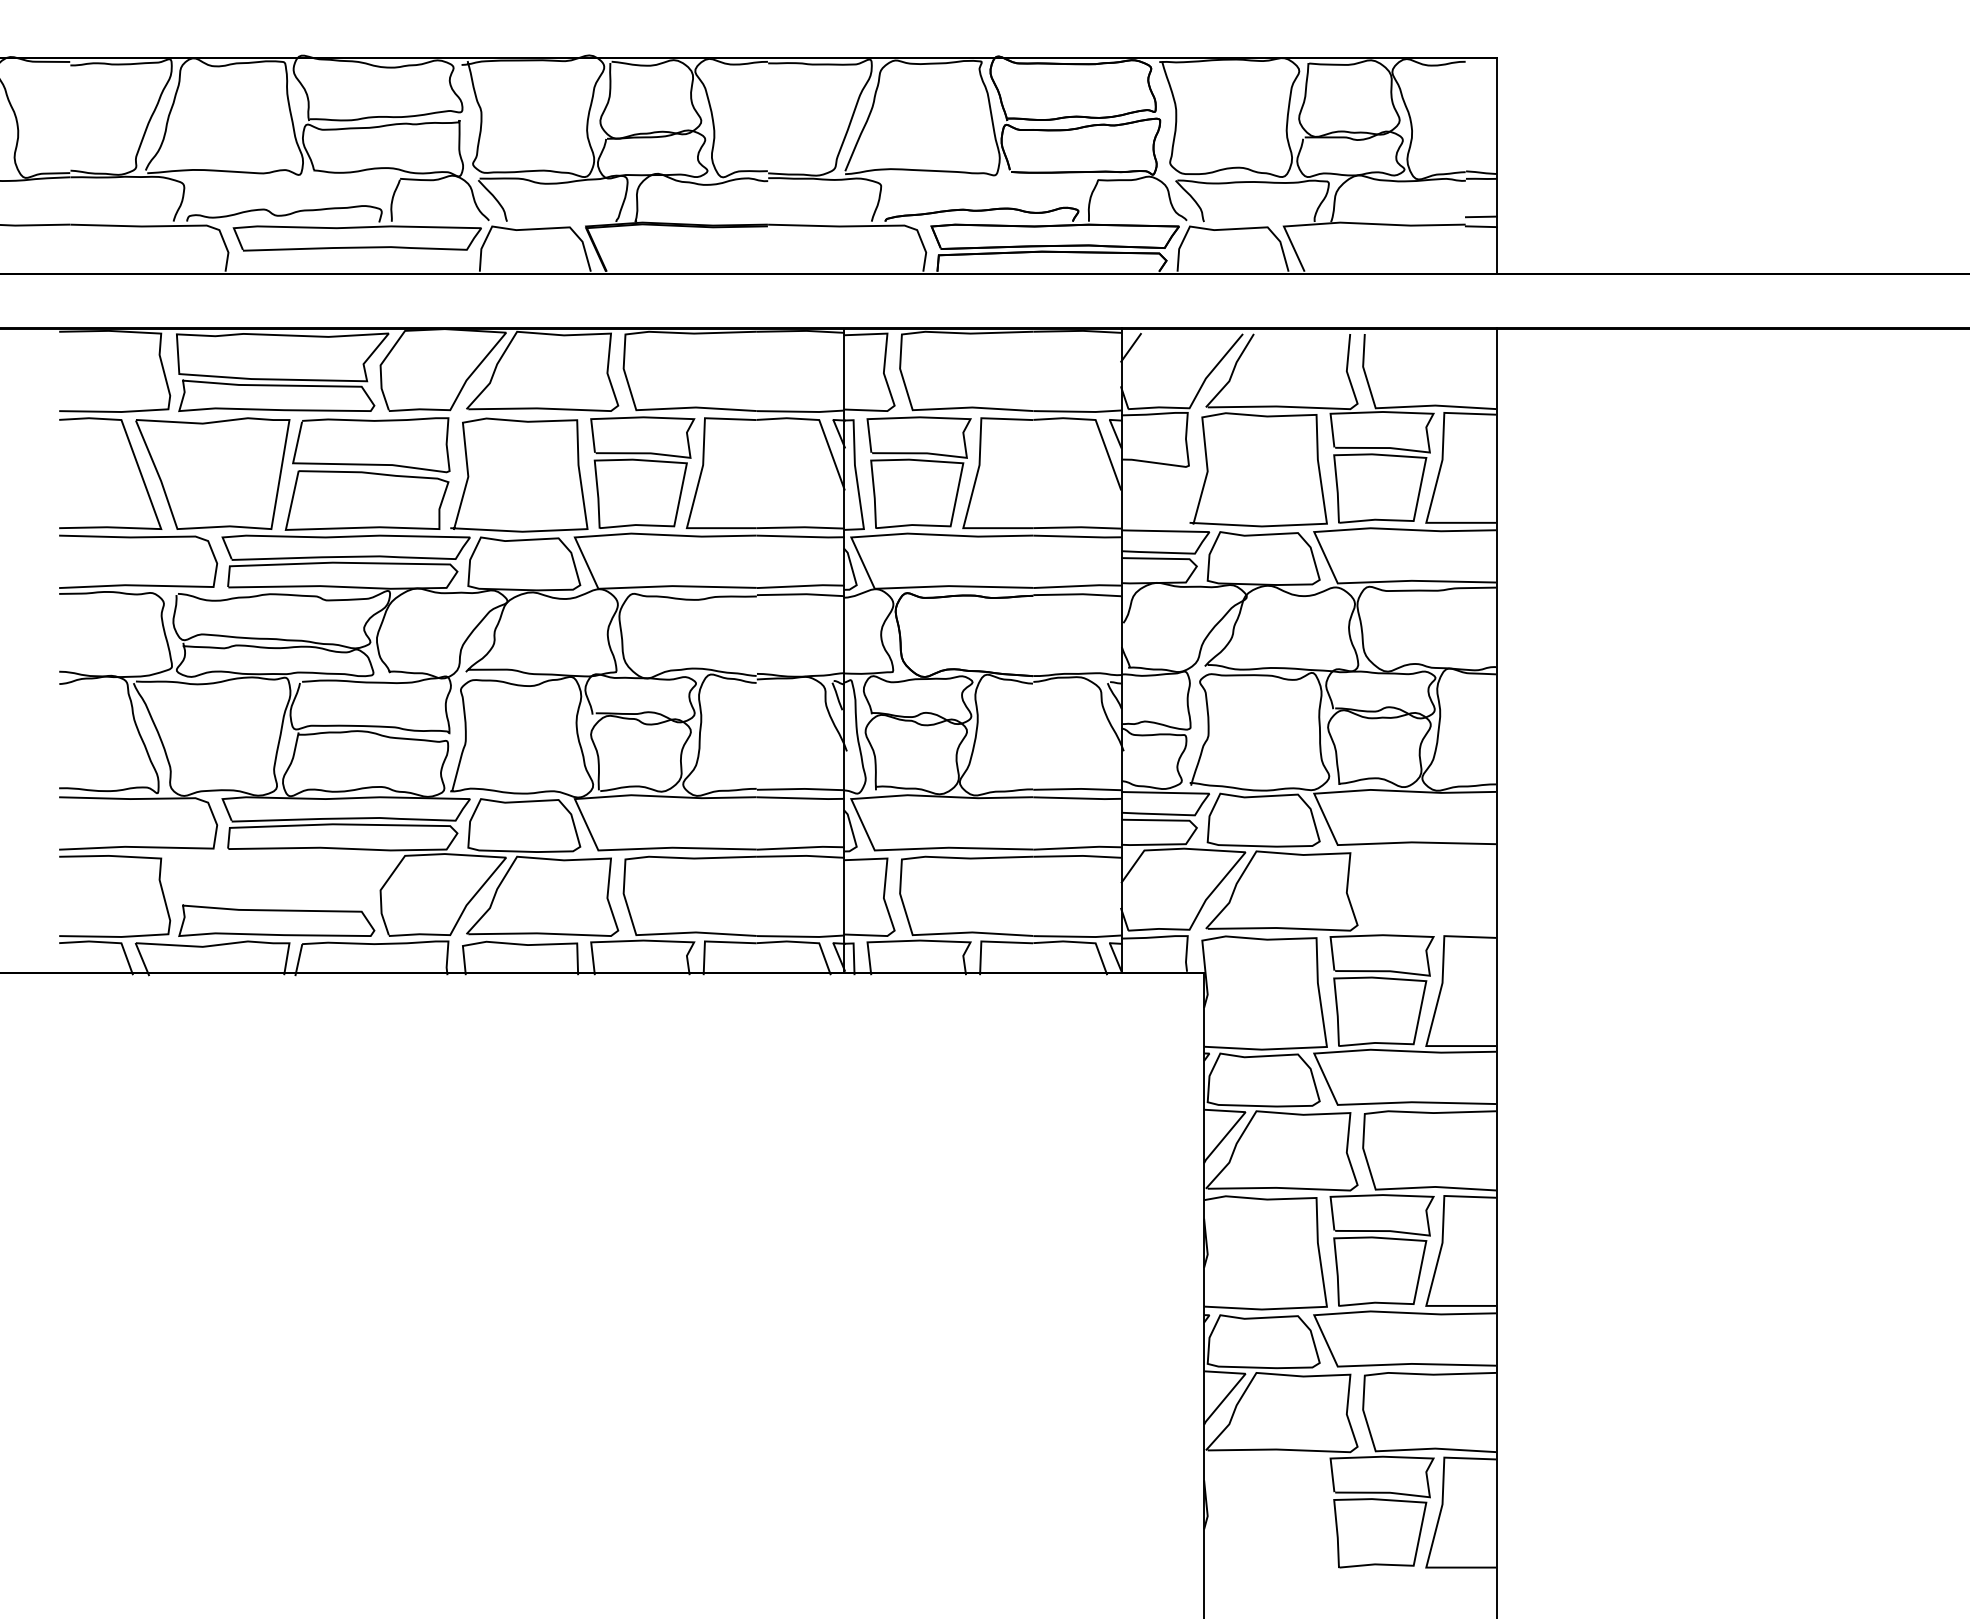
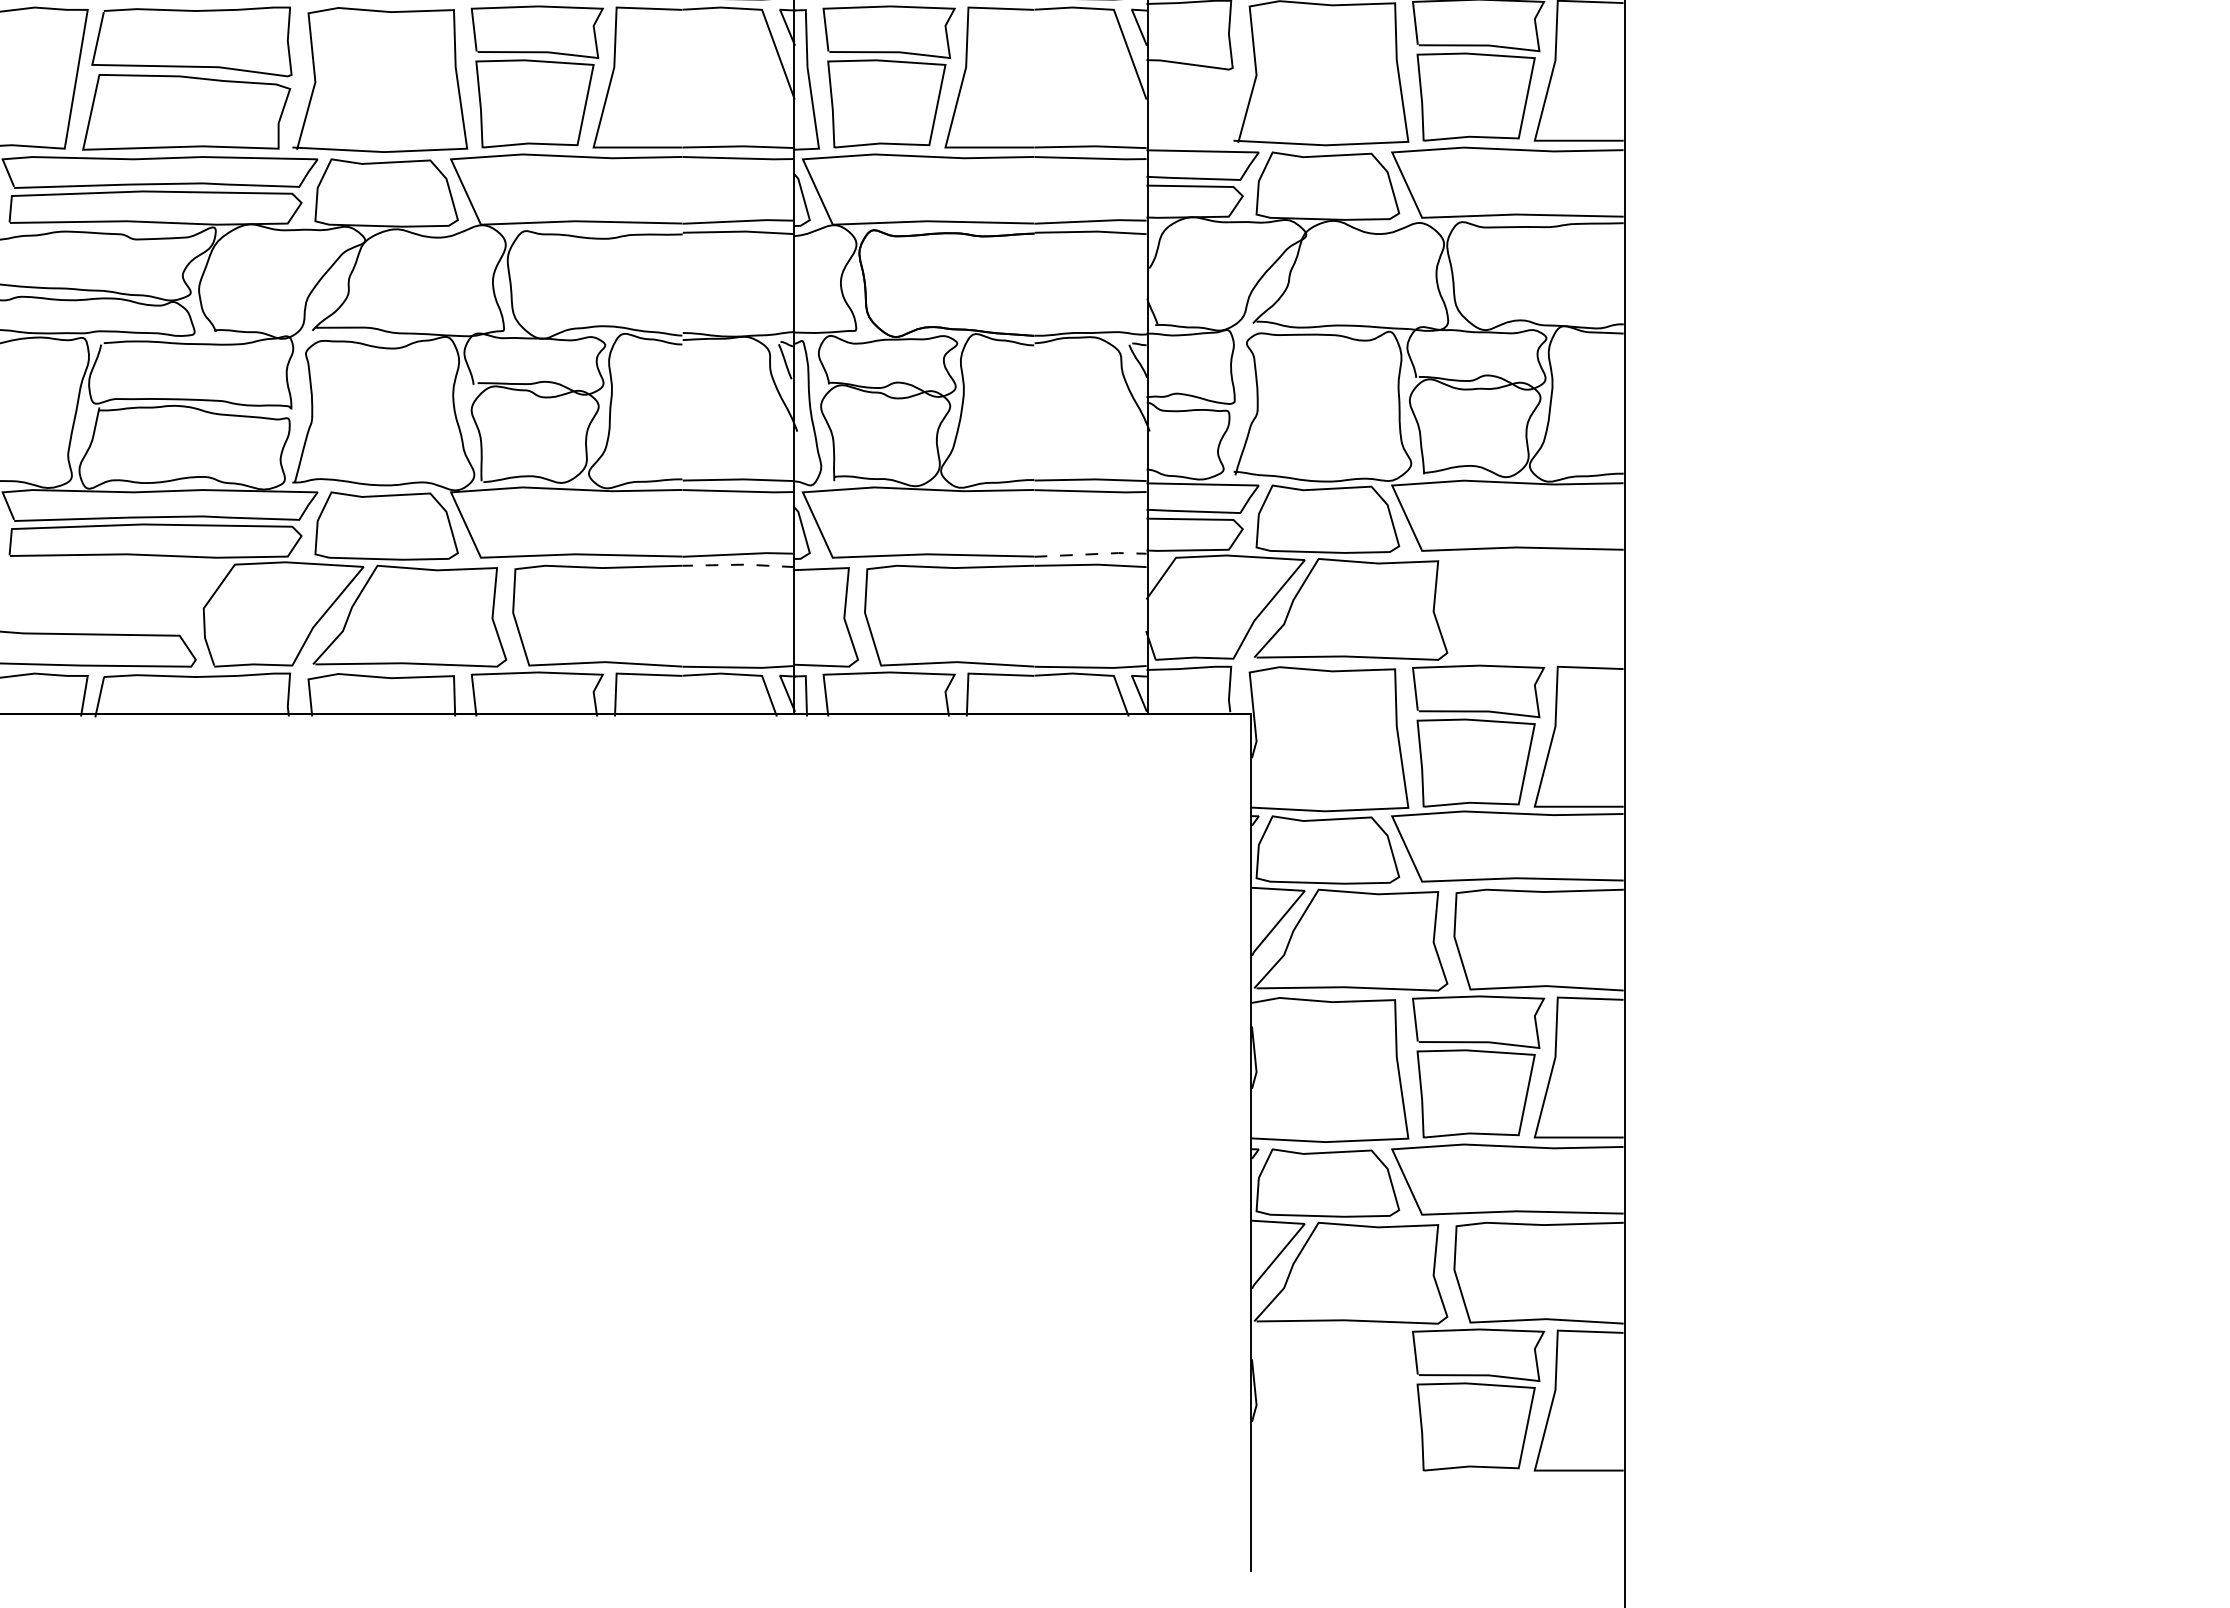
line: (1078, 847) -> (1092, 553), solid -> dashed
line: (801, 855) -> (739, 564), solid -> dashed

